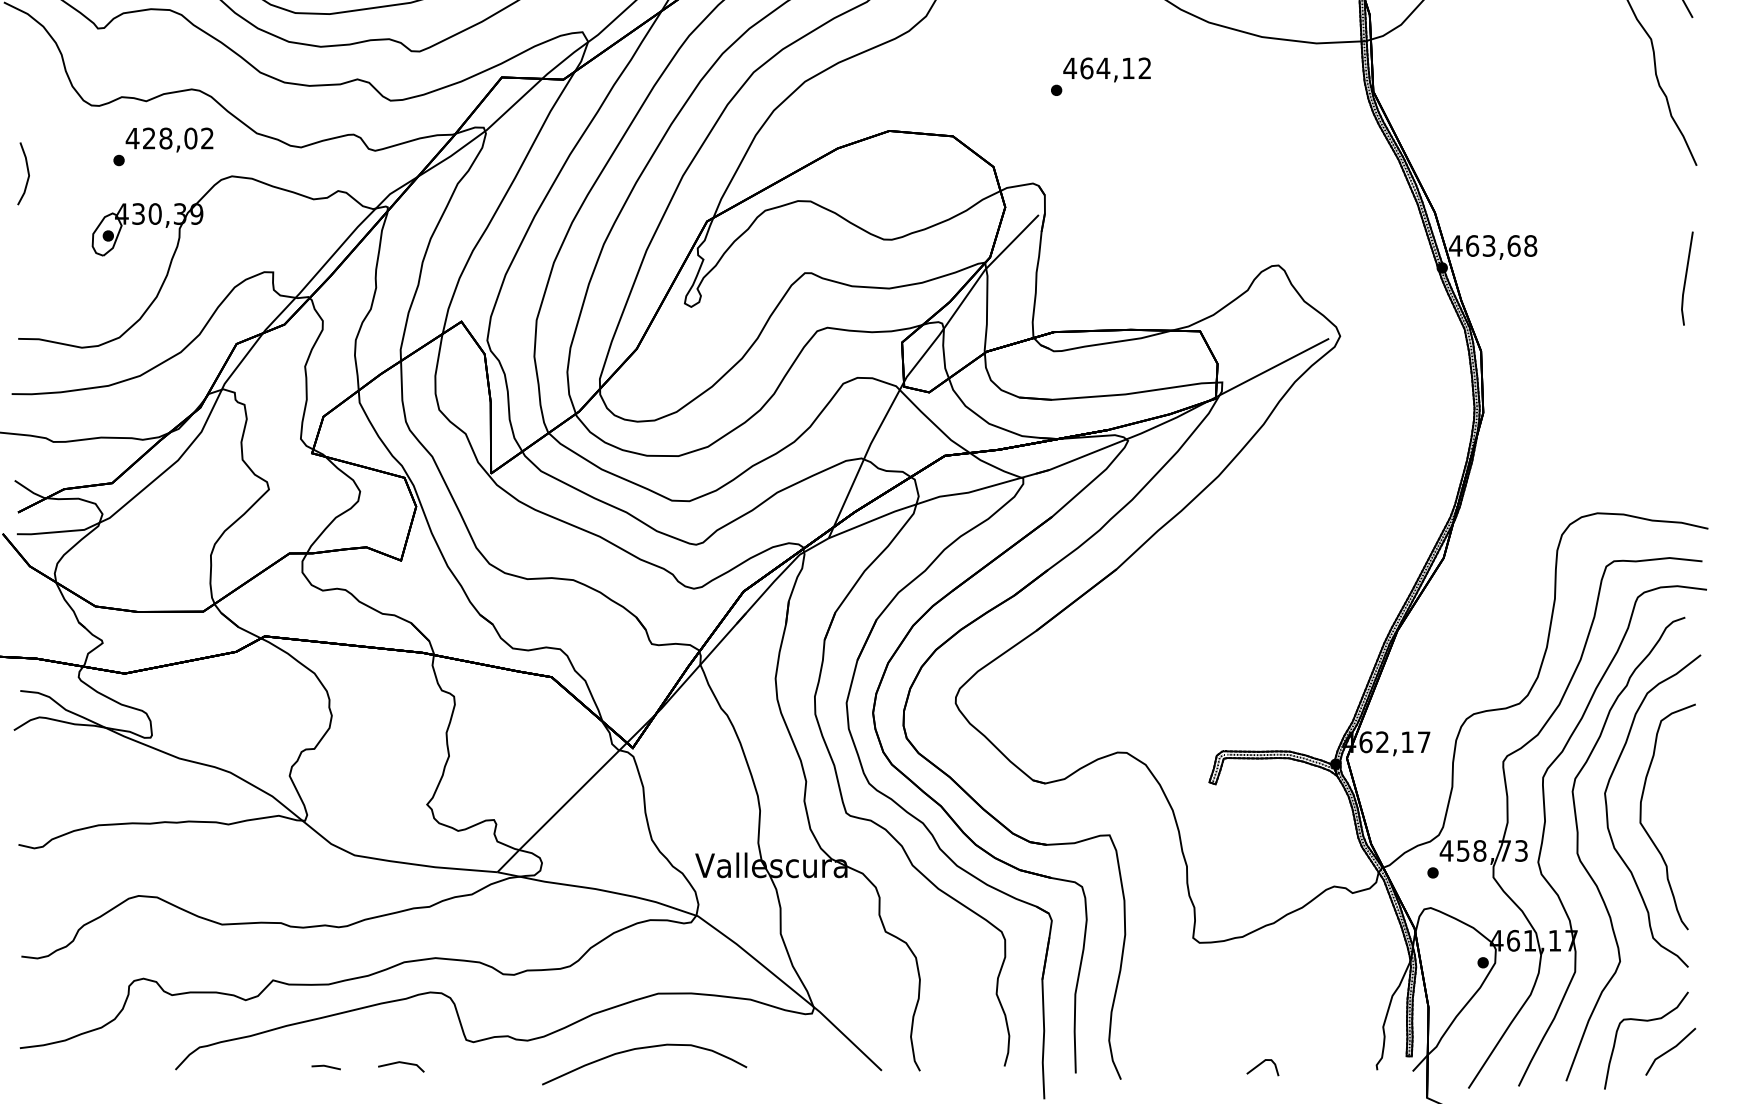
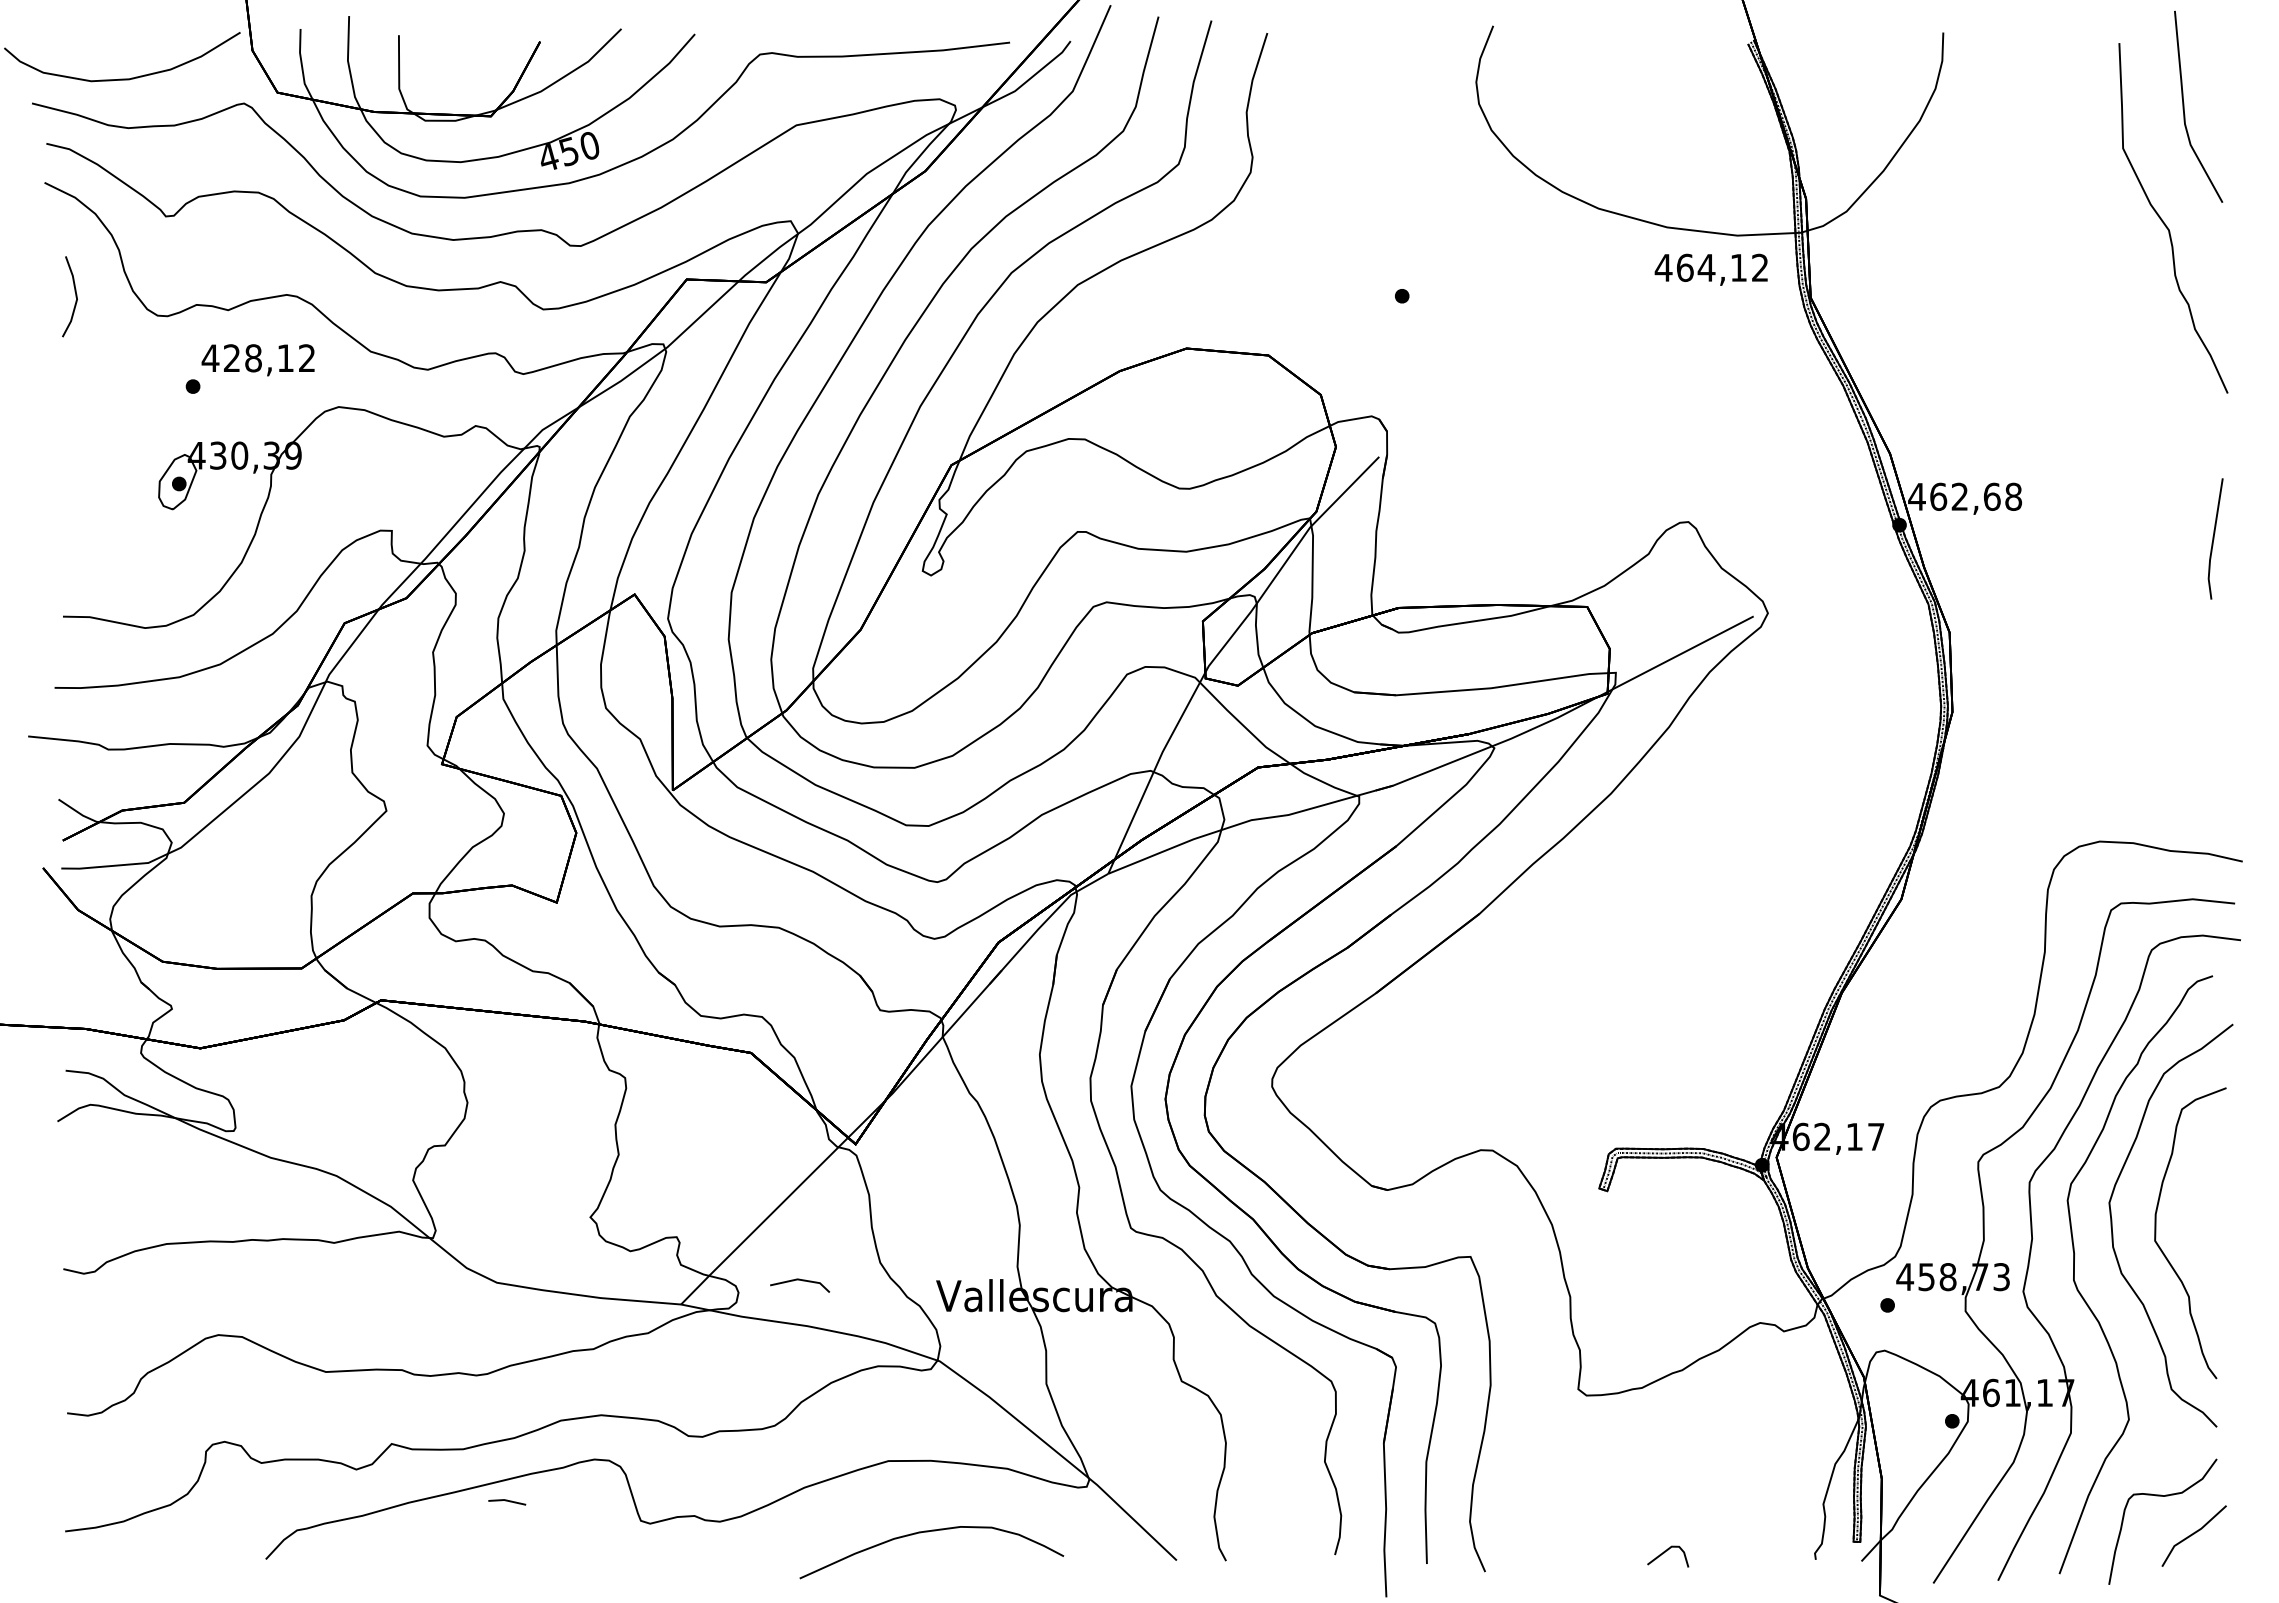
text: (1106, 69) -> (1710, 269), moved
text: (190, 138) -> (285, 358), 428,02 -> 428,12
line: (27, 173) -> (75, 296), moved
text: (1488, 245) -> (1959, 496), 463,68 -> 462,68
curve: (642, 1049) -> (928, 1532), moved
line: (403, 1063) -> (802, 1281), moved
line: (326, 1066) -> (507, 1501), moved

